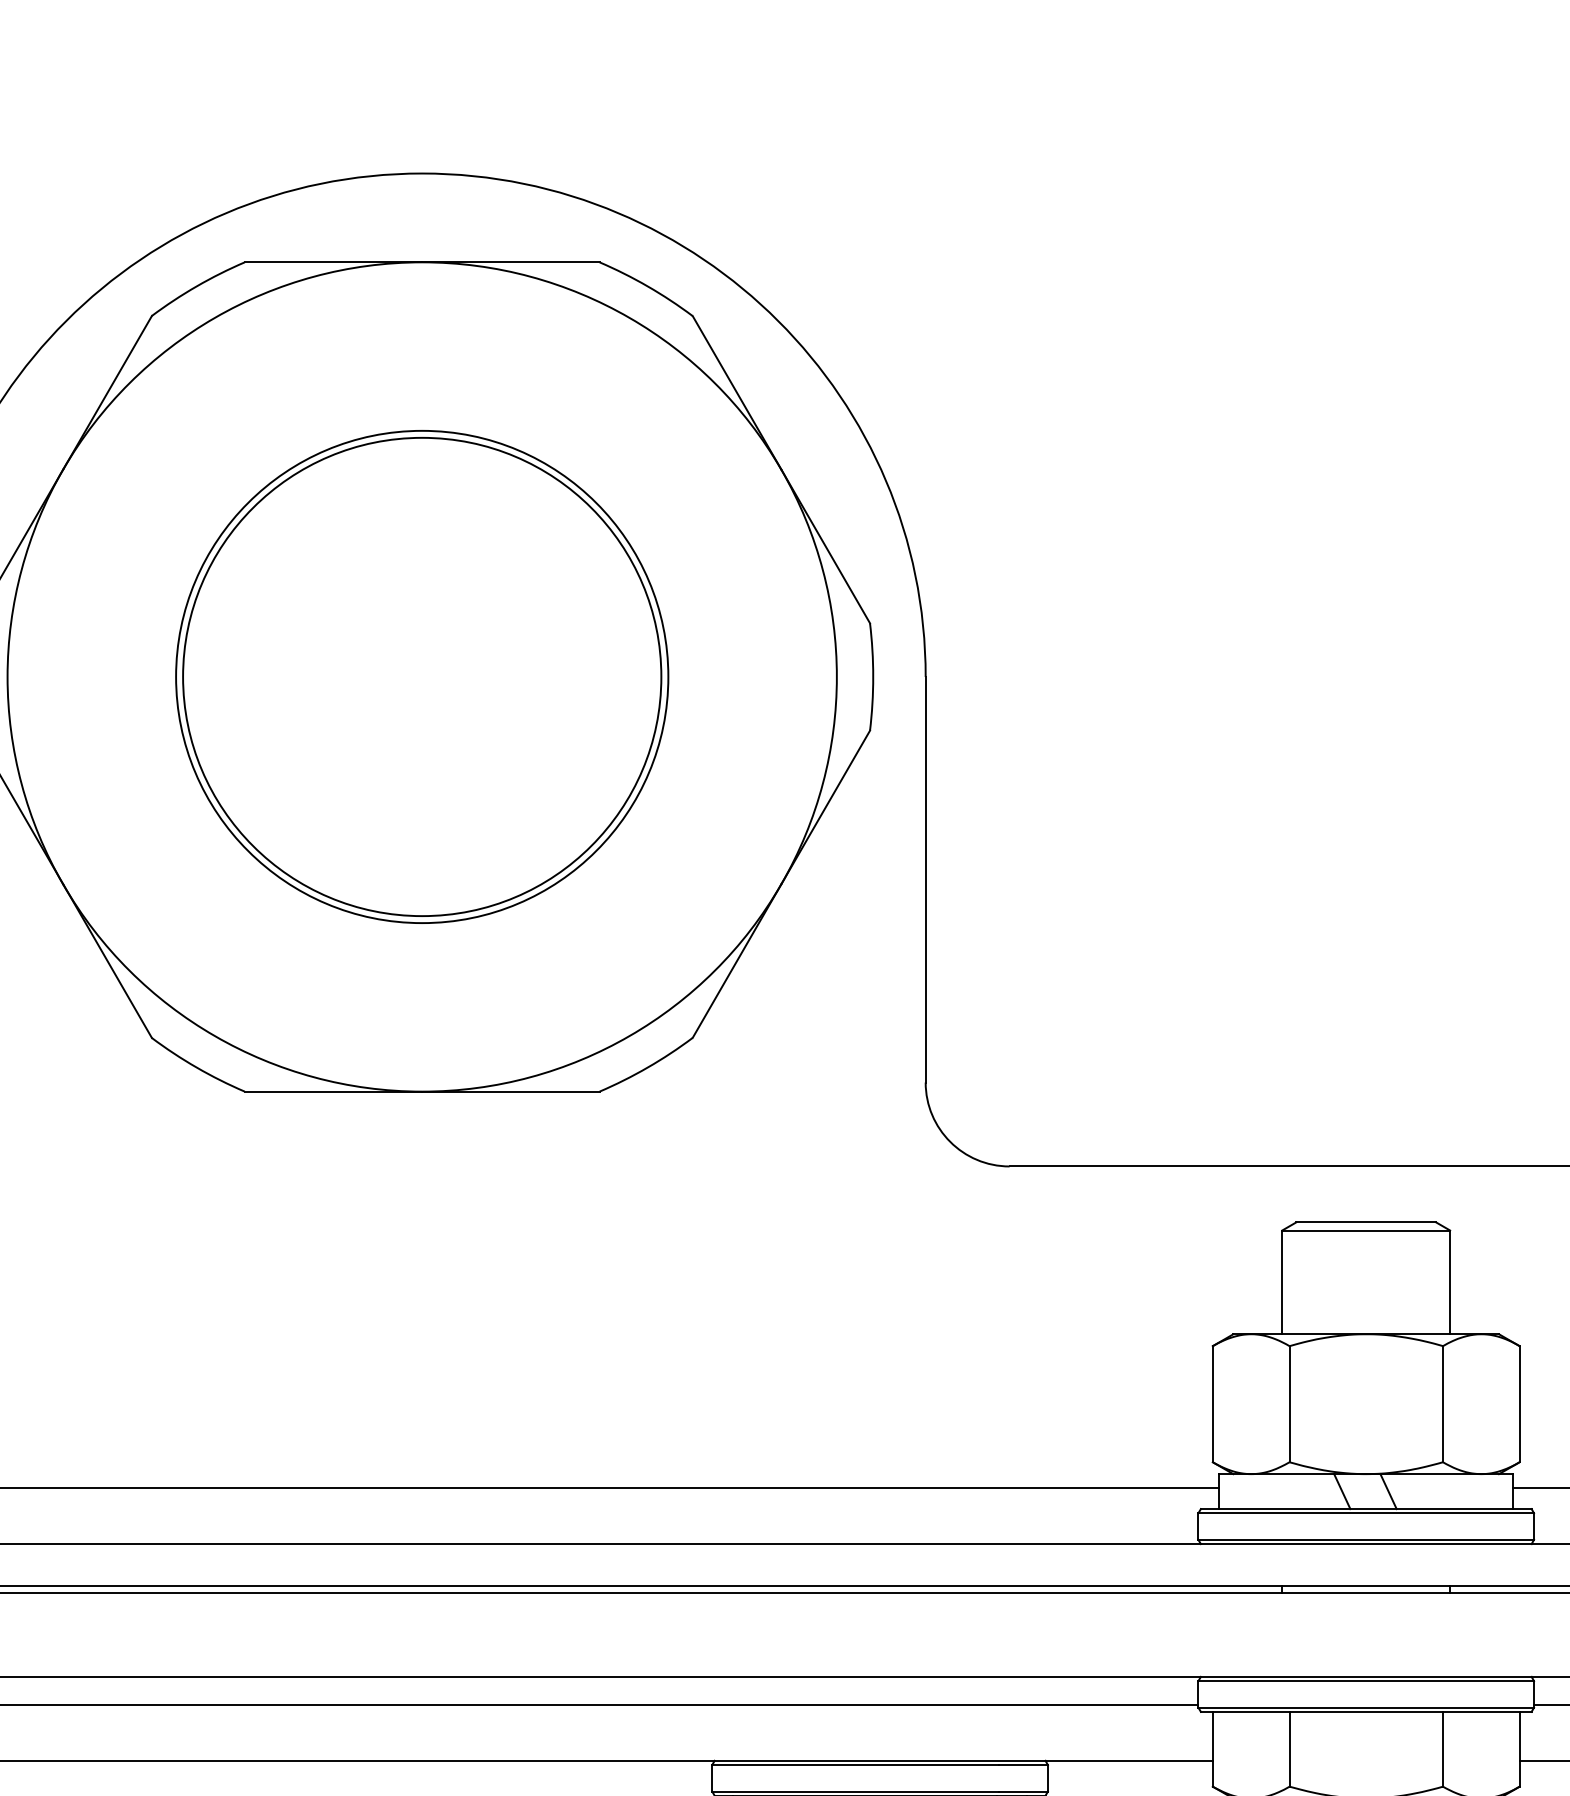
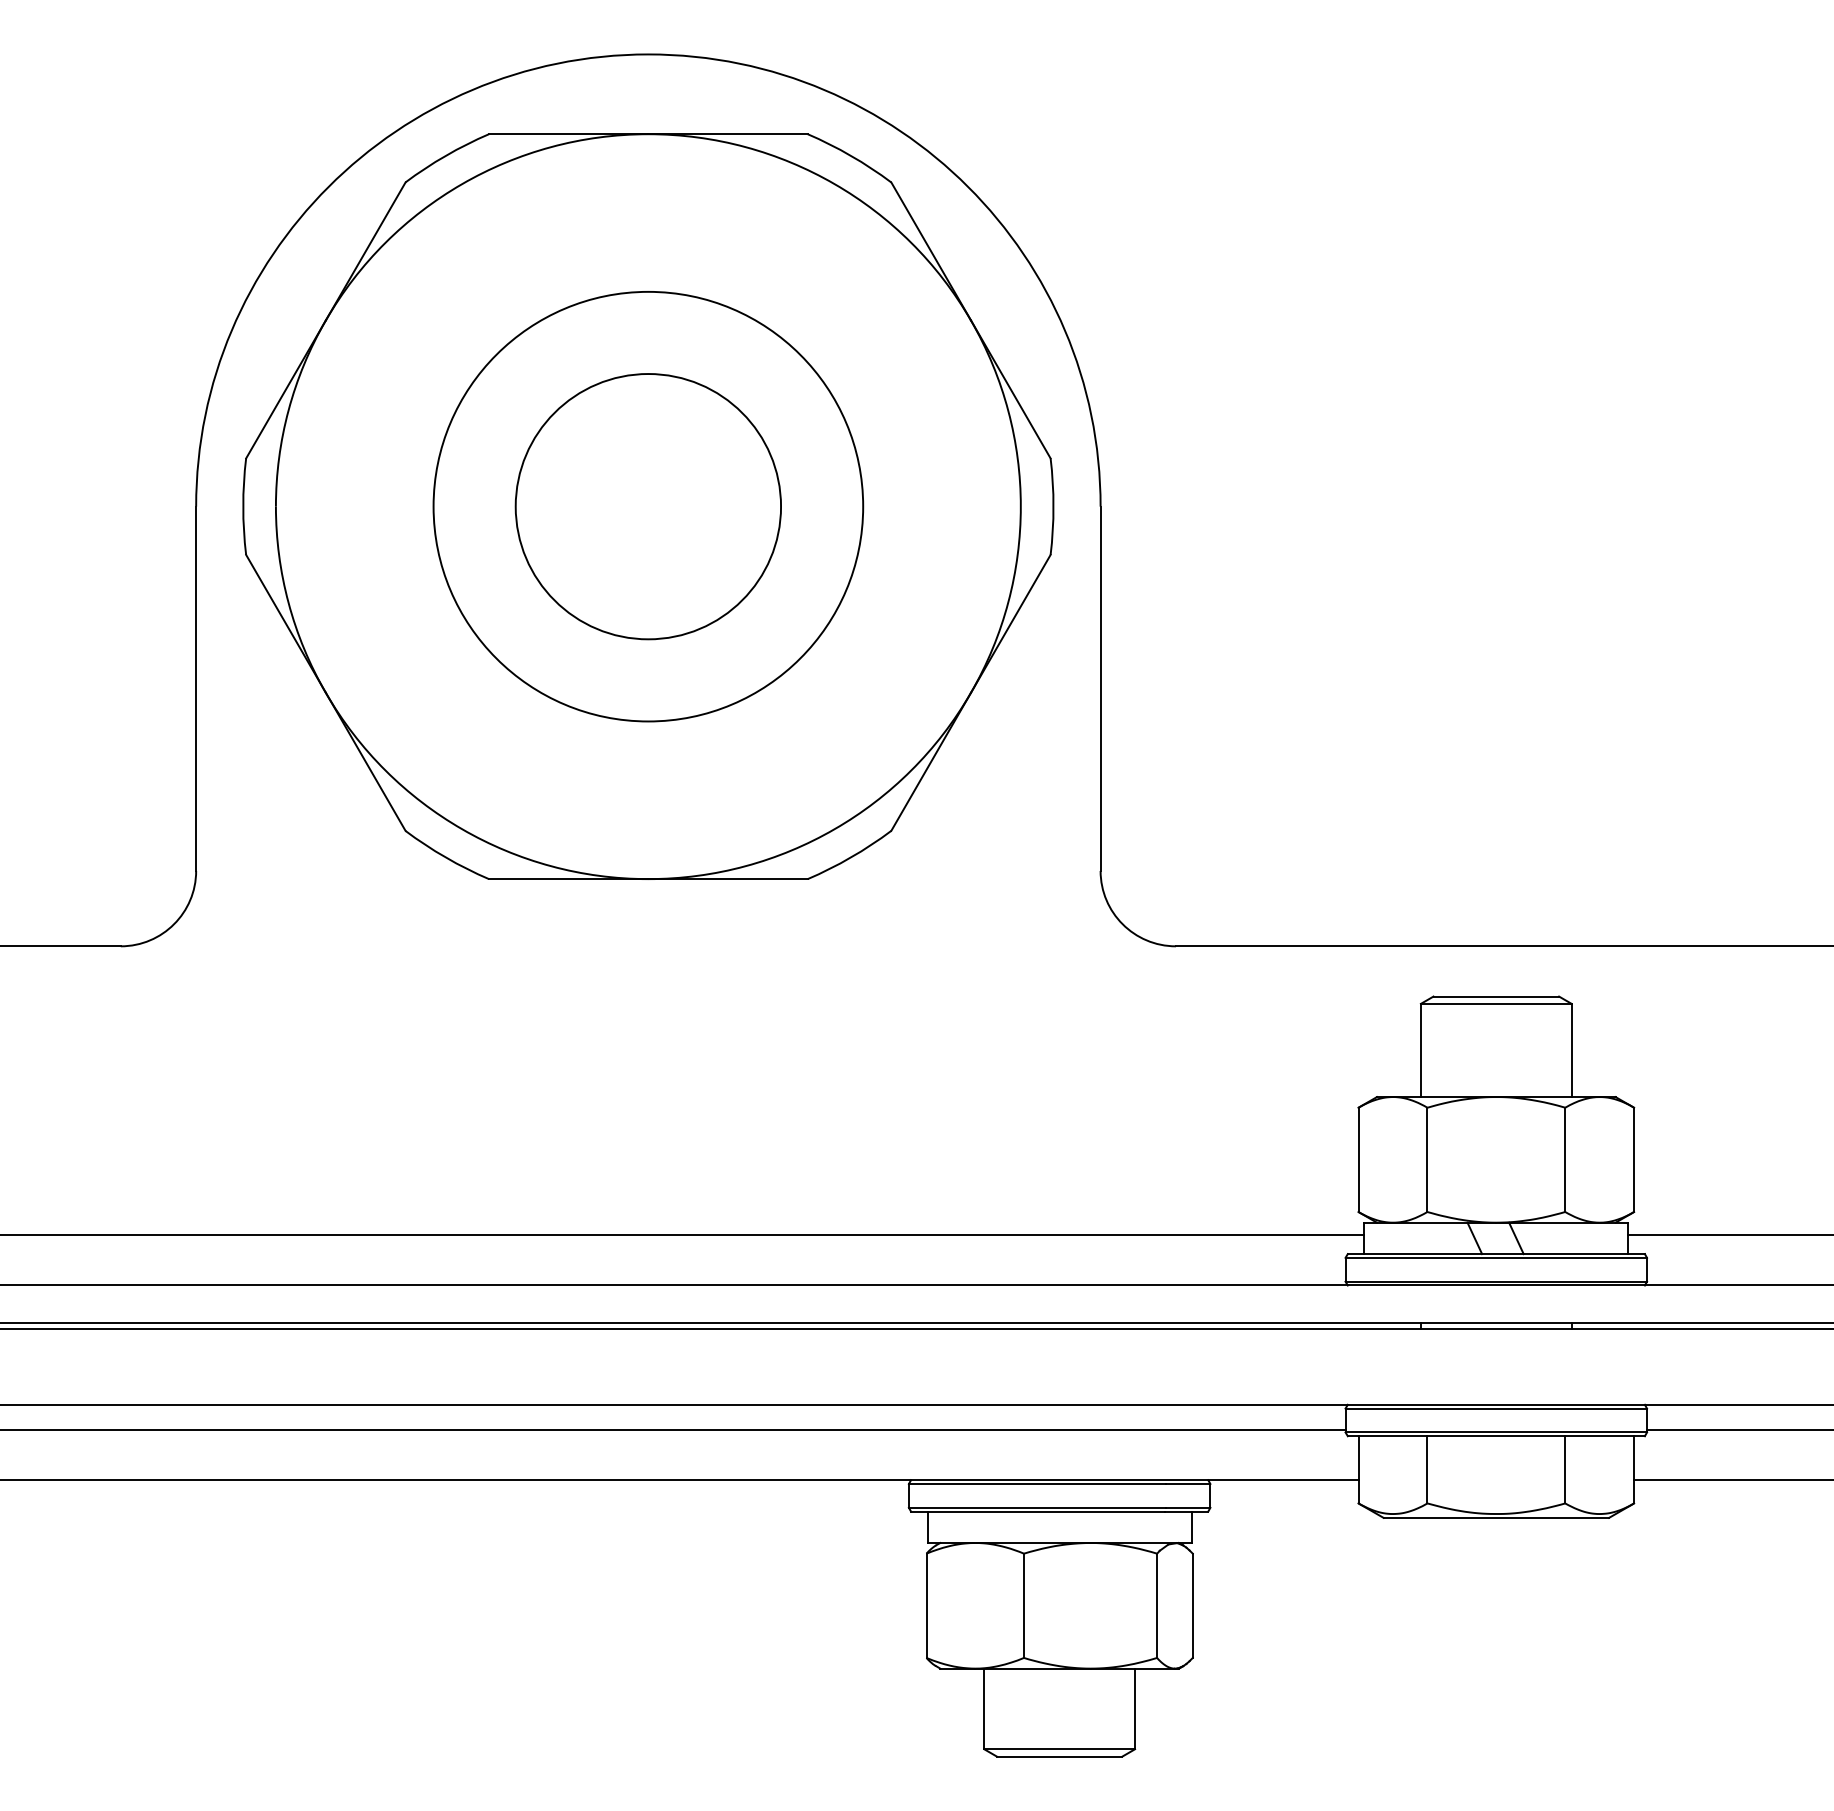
circle: (422, 676) -> (648, 506), size x0.6

